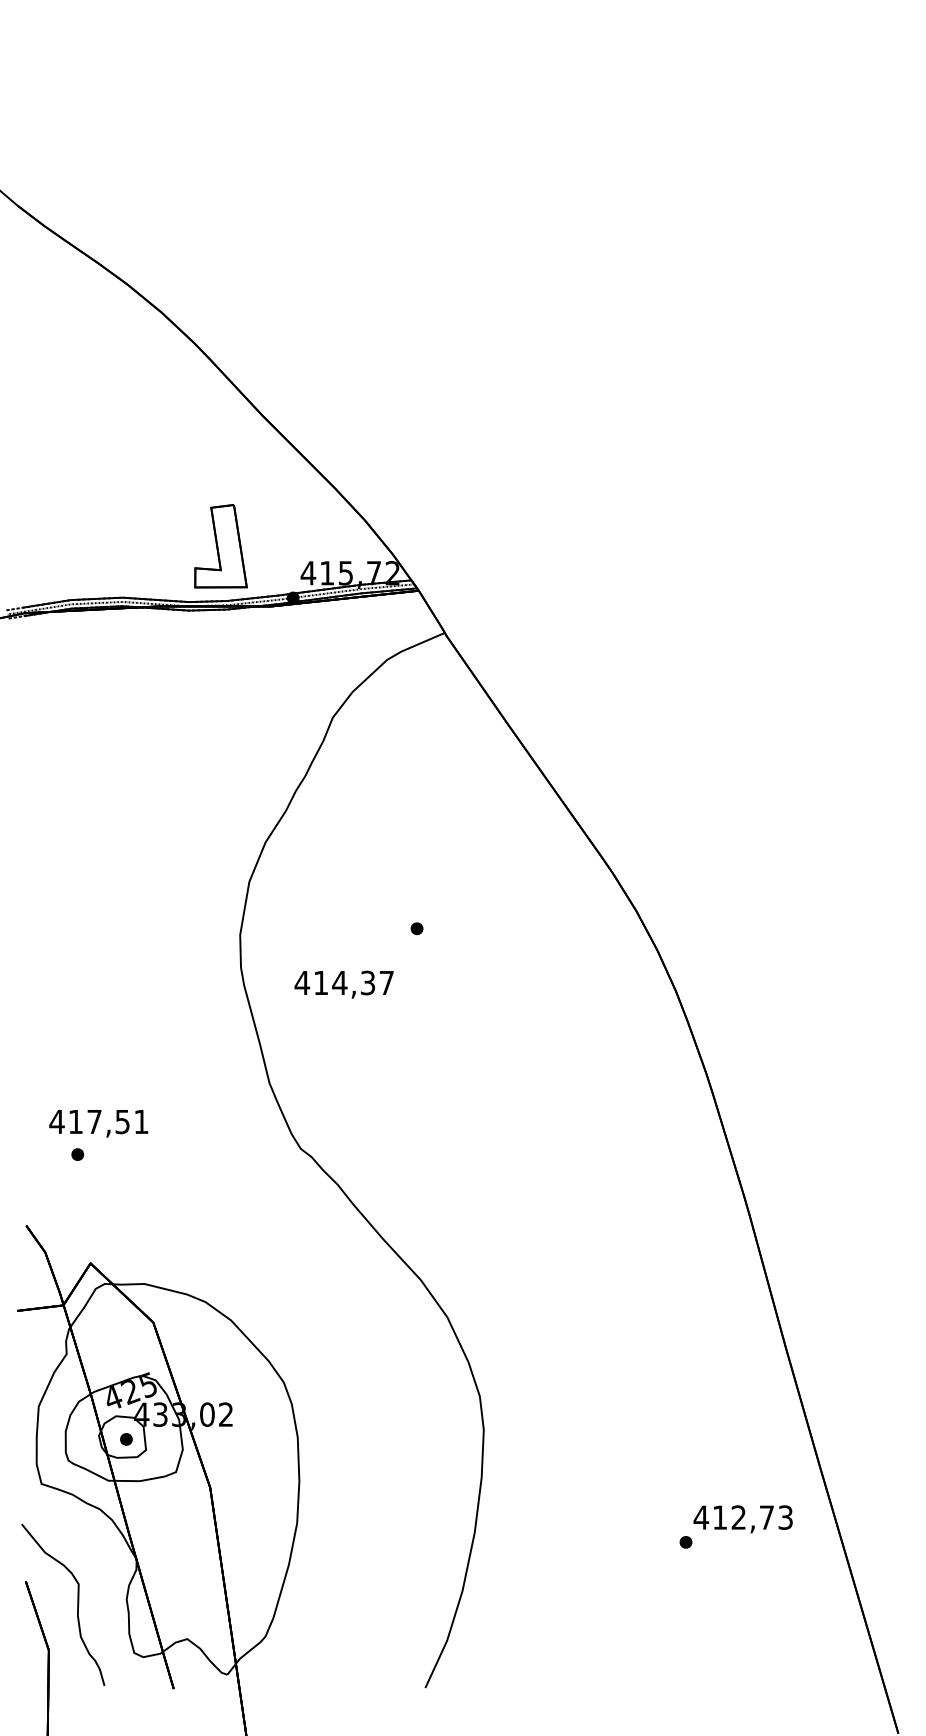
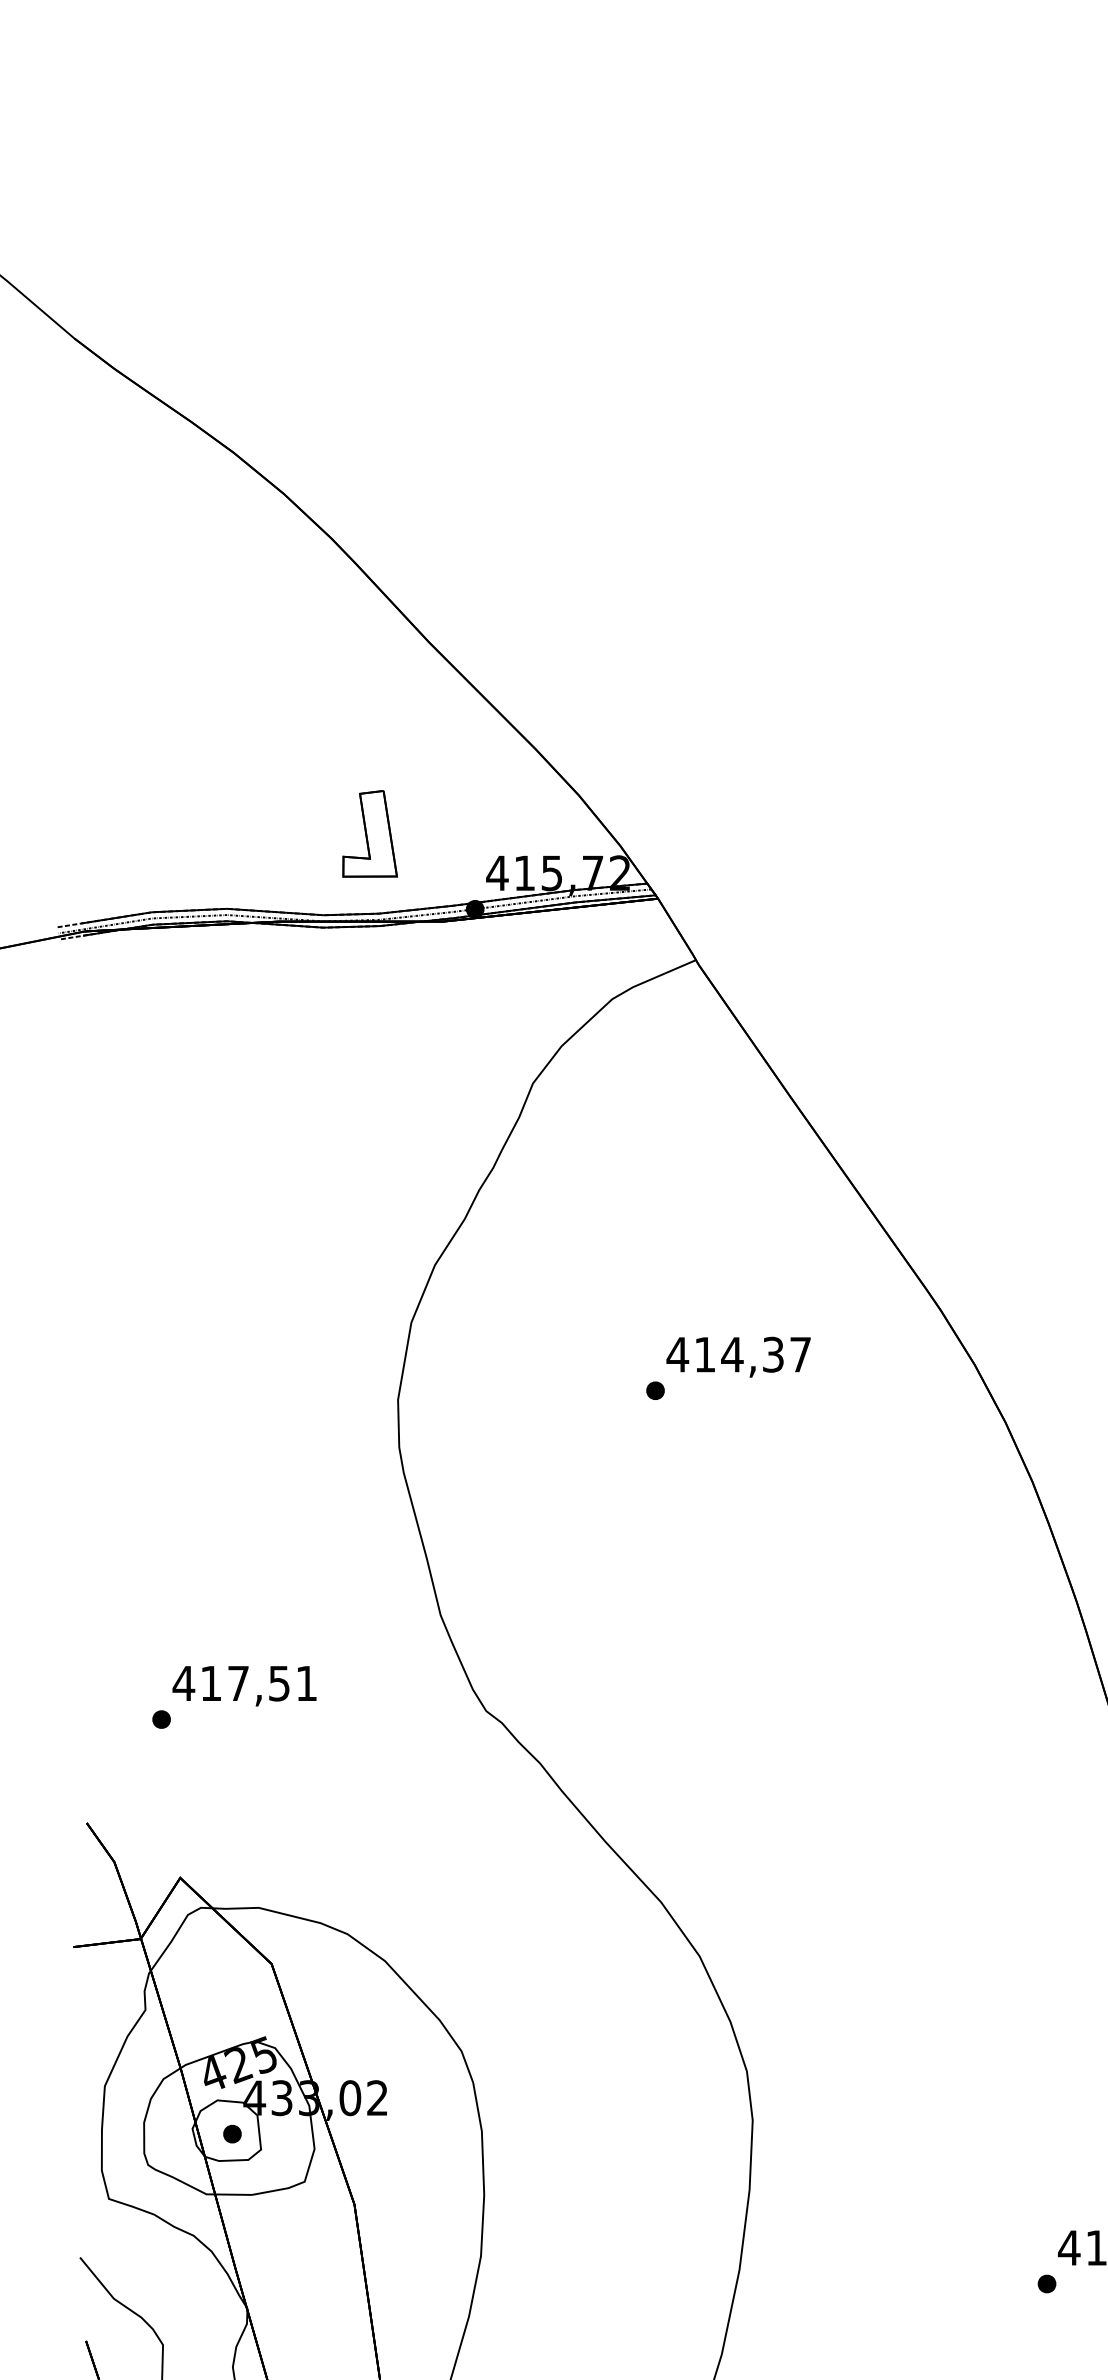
part: (220, 545) -> (369, 832), size x0.71
text: (343, 984) -> (737, 1356), moved
text: (98, 1123) -> (244, 1685), moved

